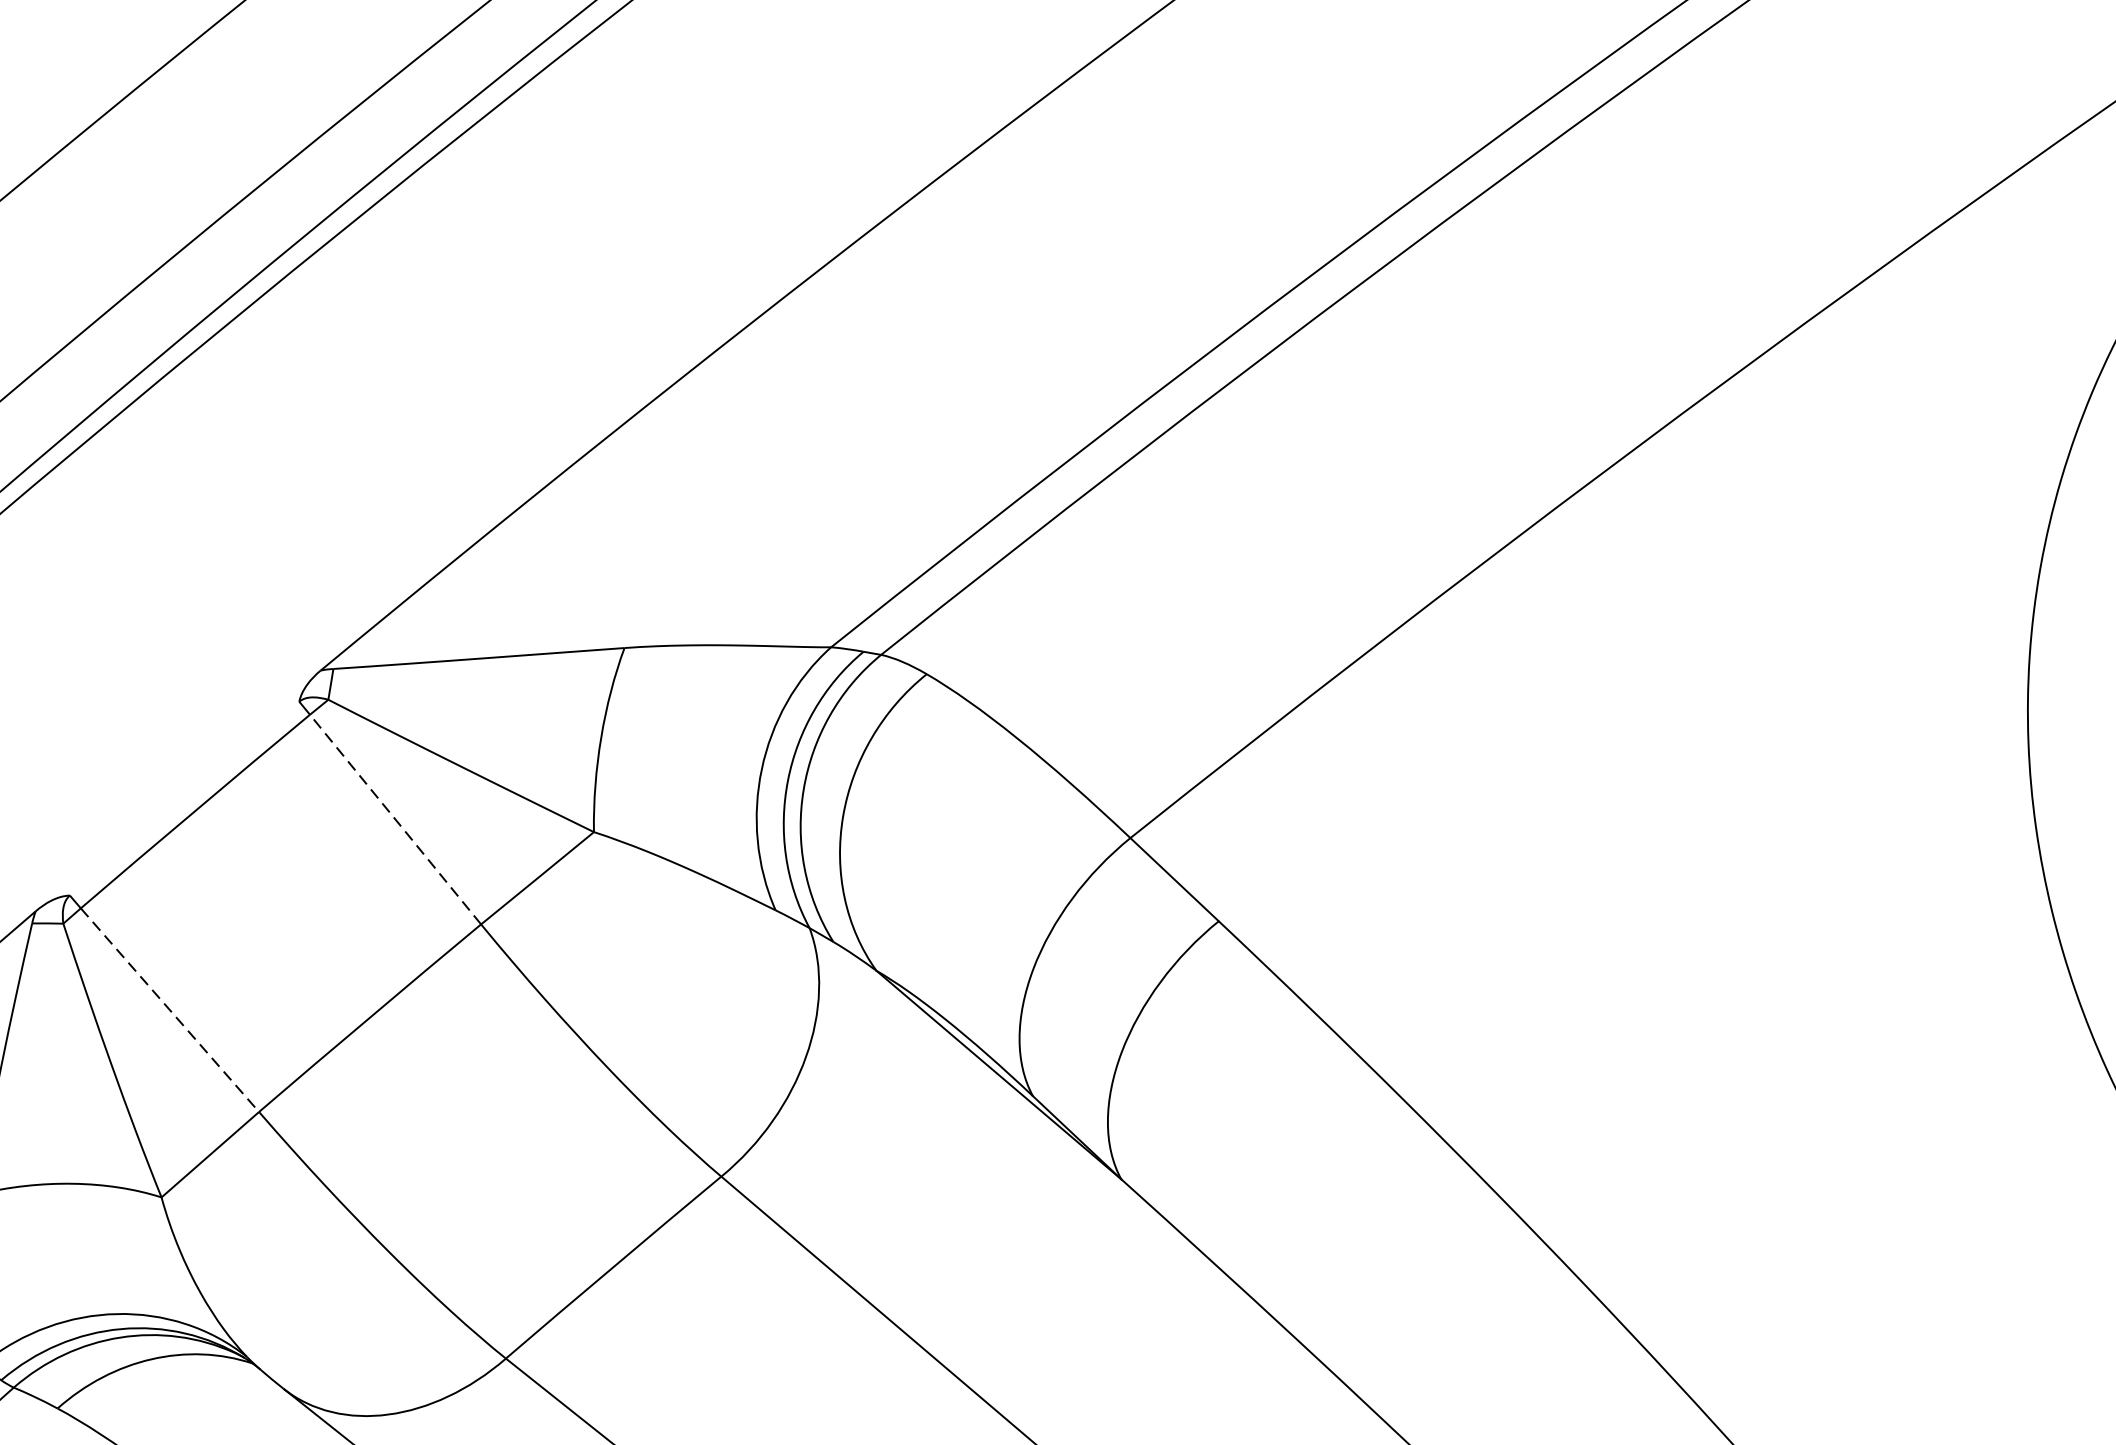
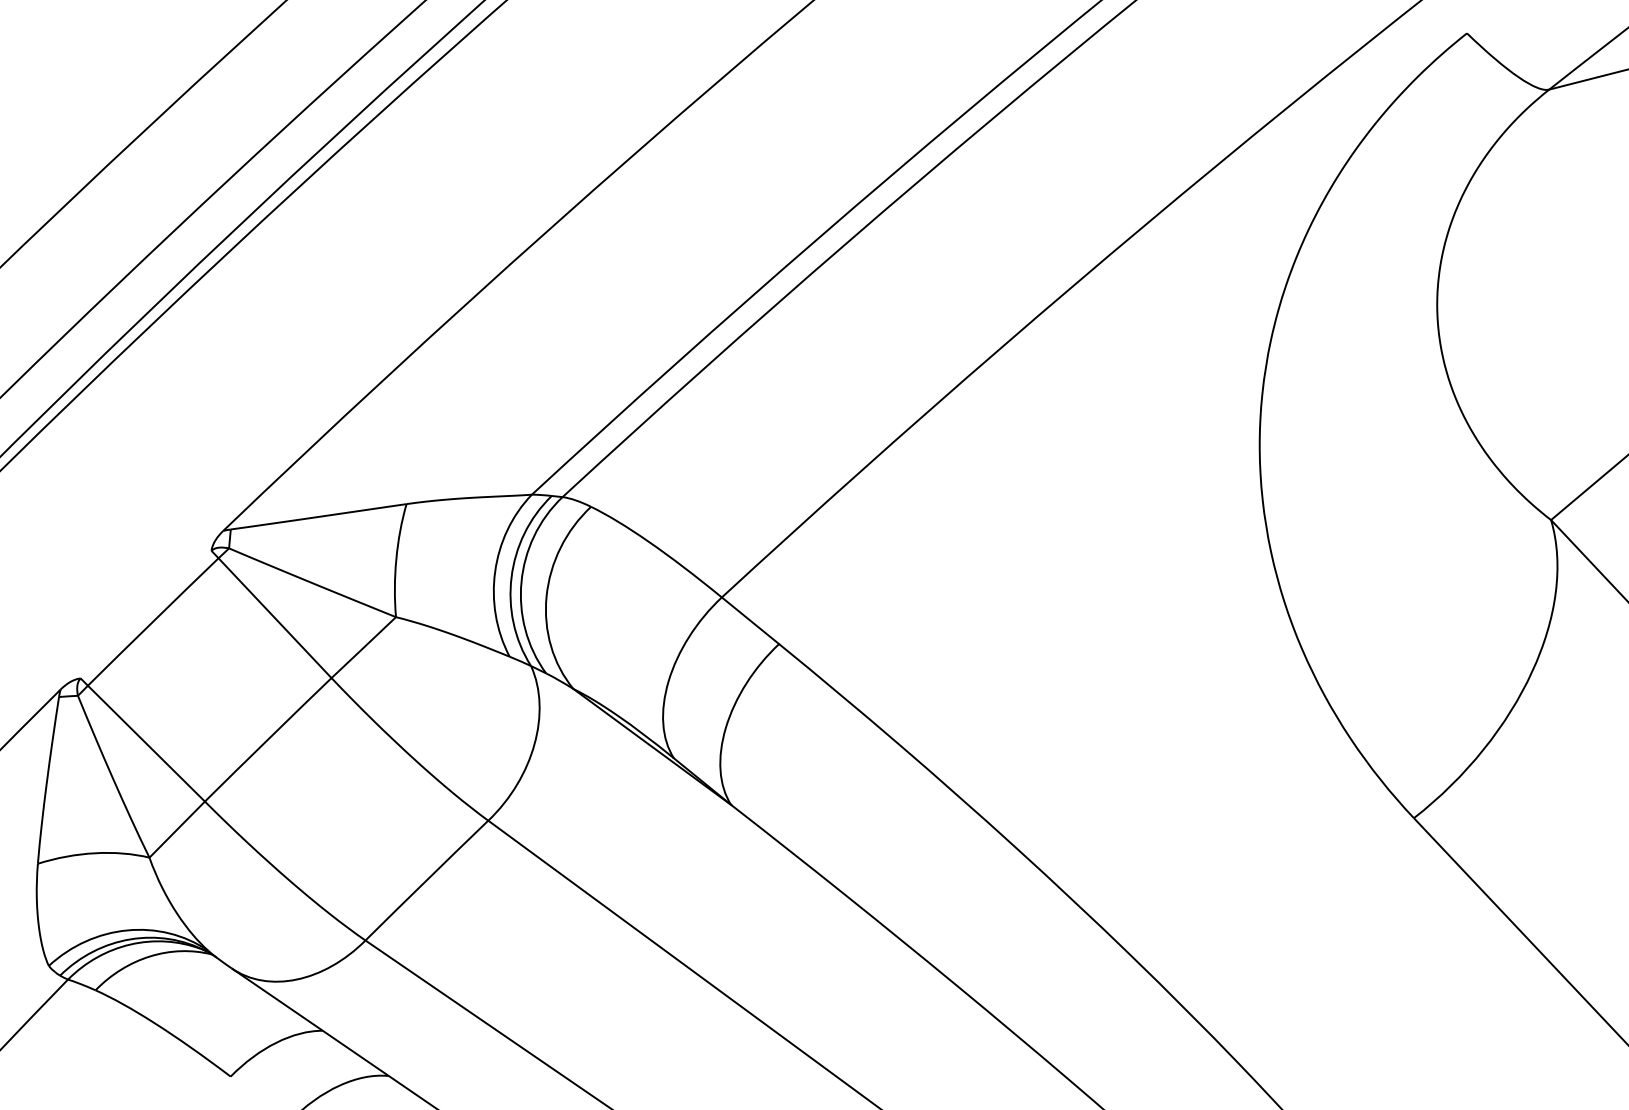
line: (394, 818) -> (274, 617), dashed -> solid
line: (169, 1011) -> (146, 744), dashed -> solid

